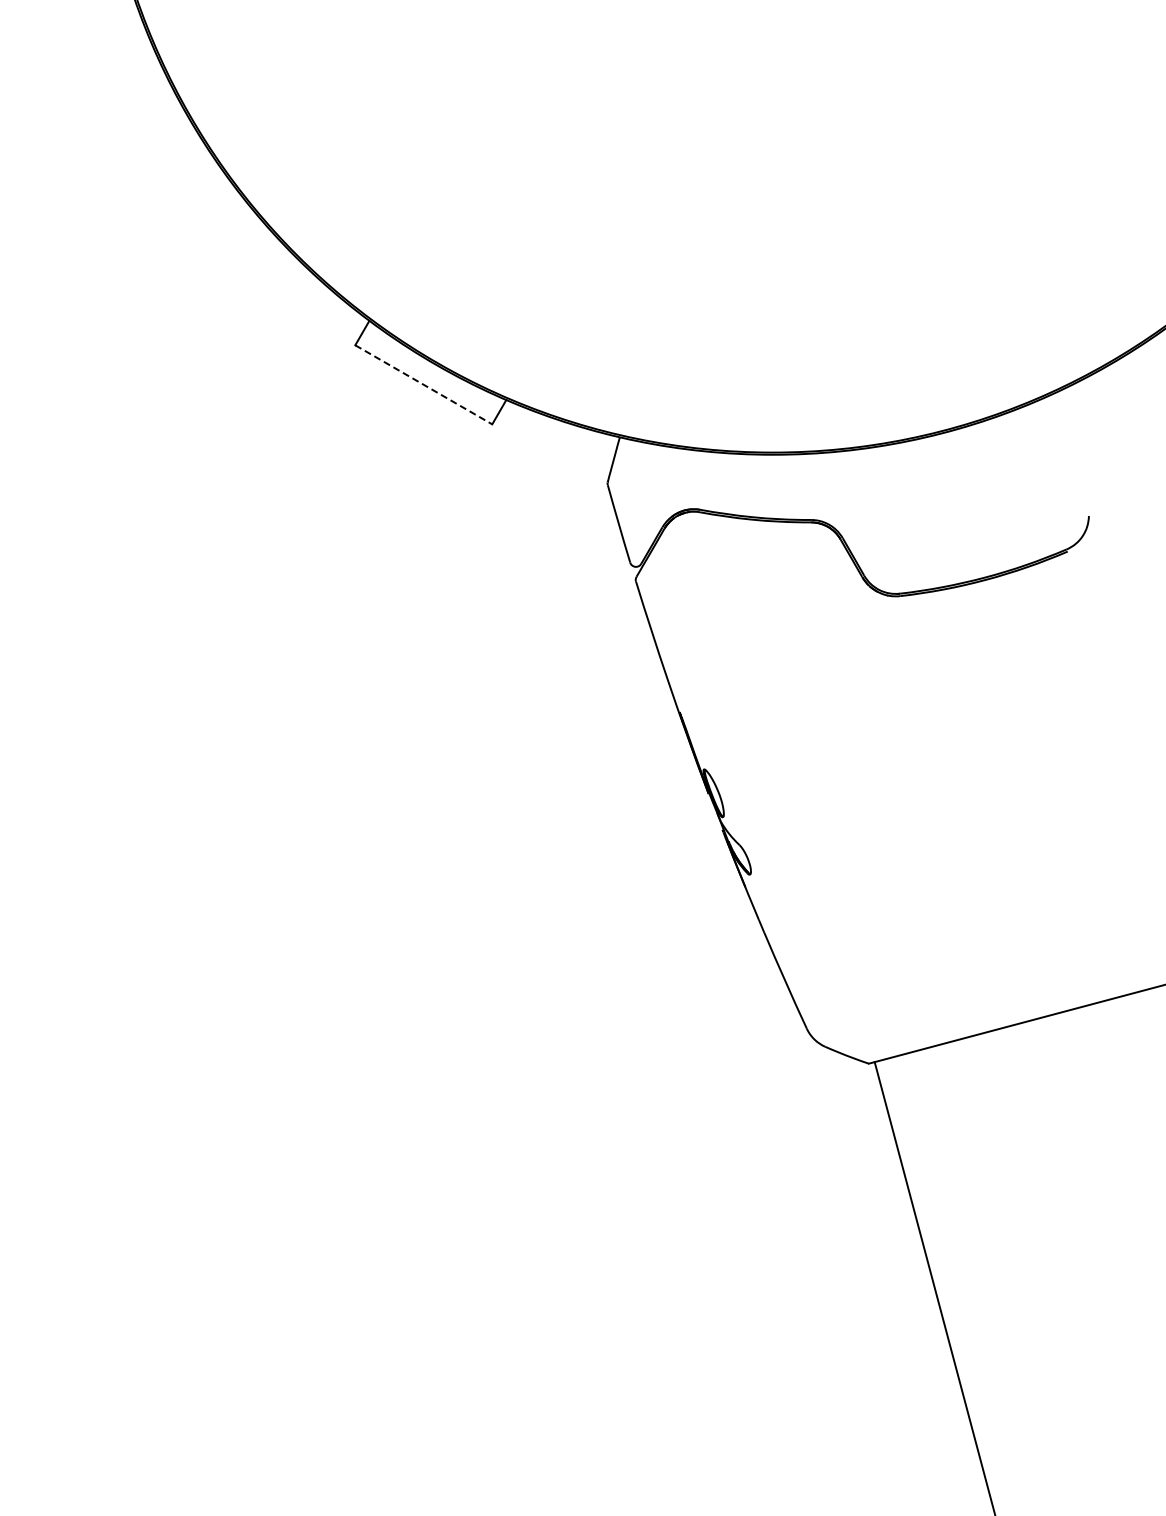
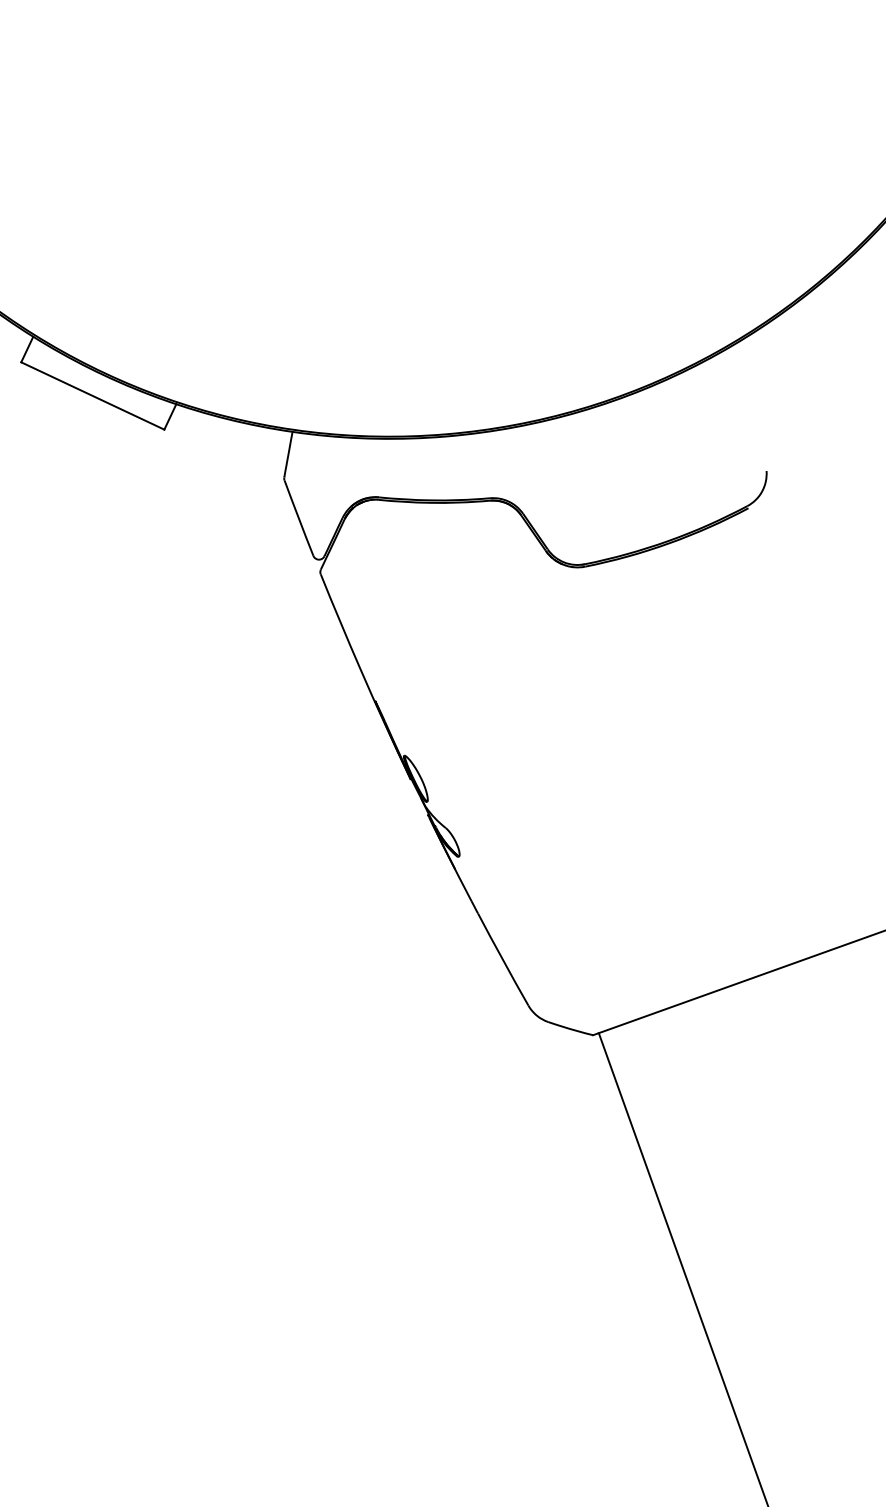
line: (424, 385) -> (93, 396), dashed -> solid

